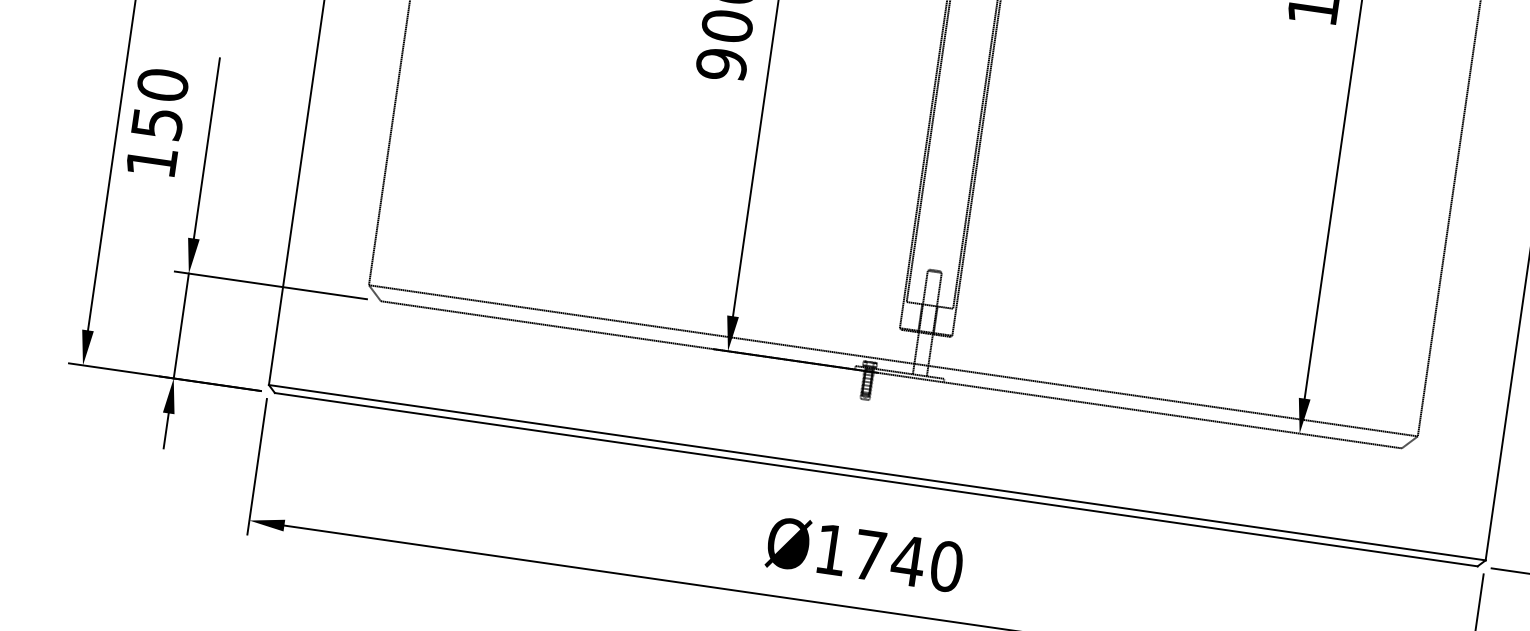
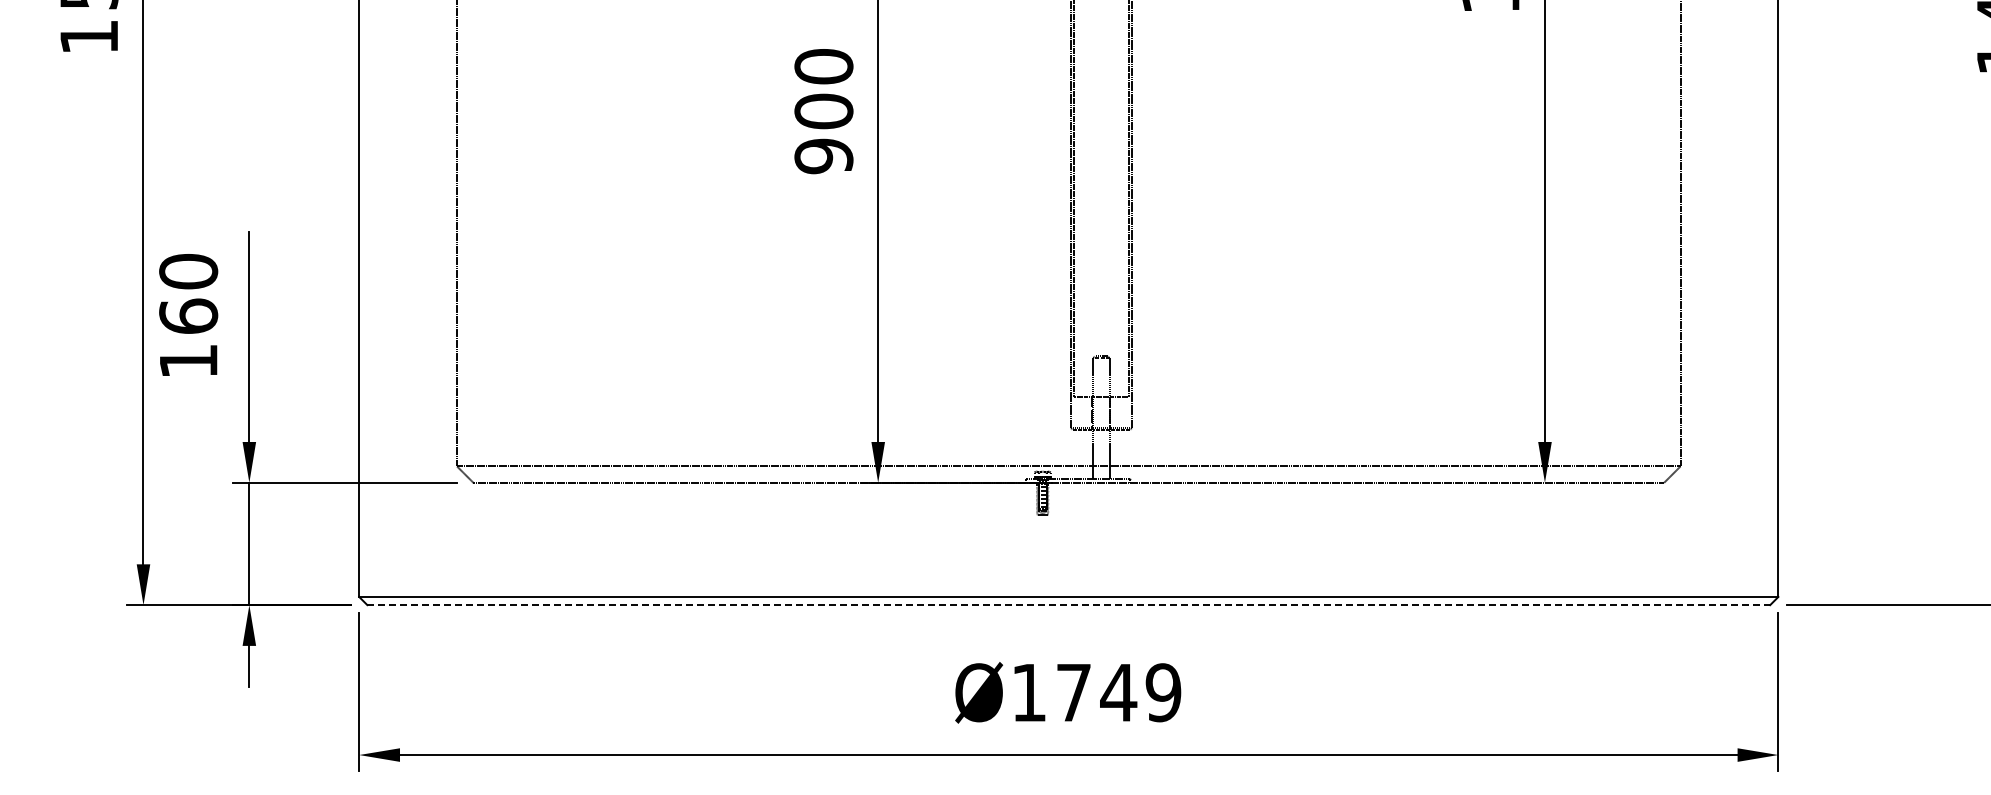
text: (157, 122) -> (188, 315), 150 -> 160
line: (876, 480) -> (1069, 605), solid -> dashed
text: (946, 566) -> (1163, 692), Ø1740 -> Ø1749

